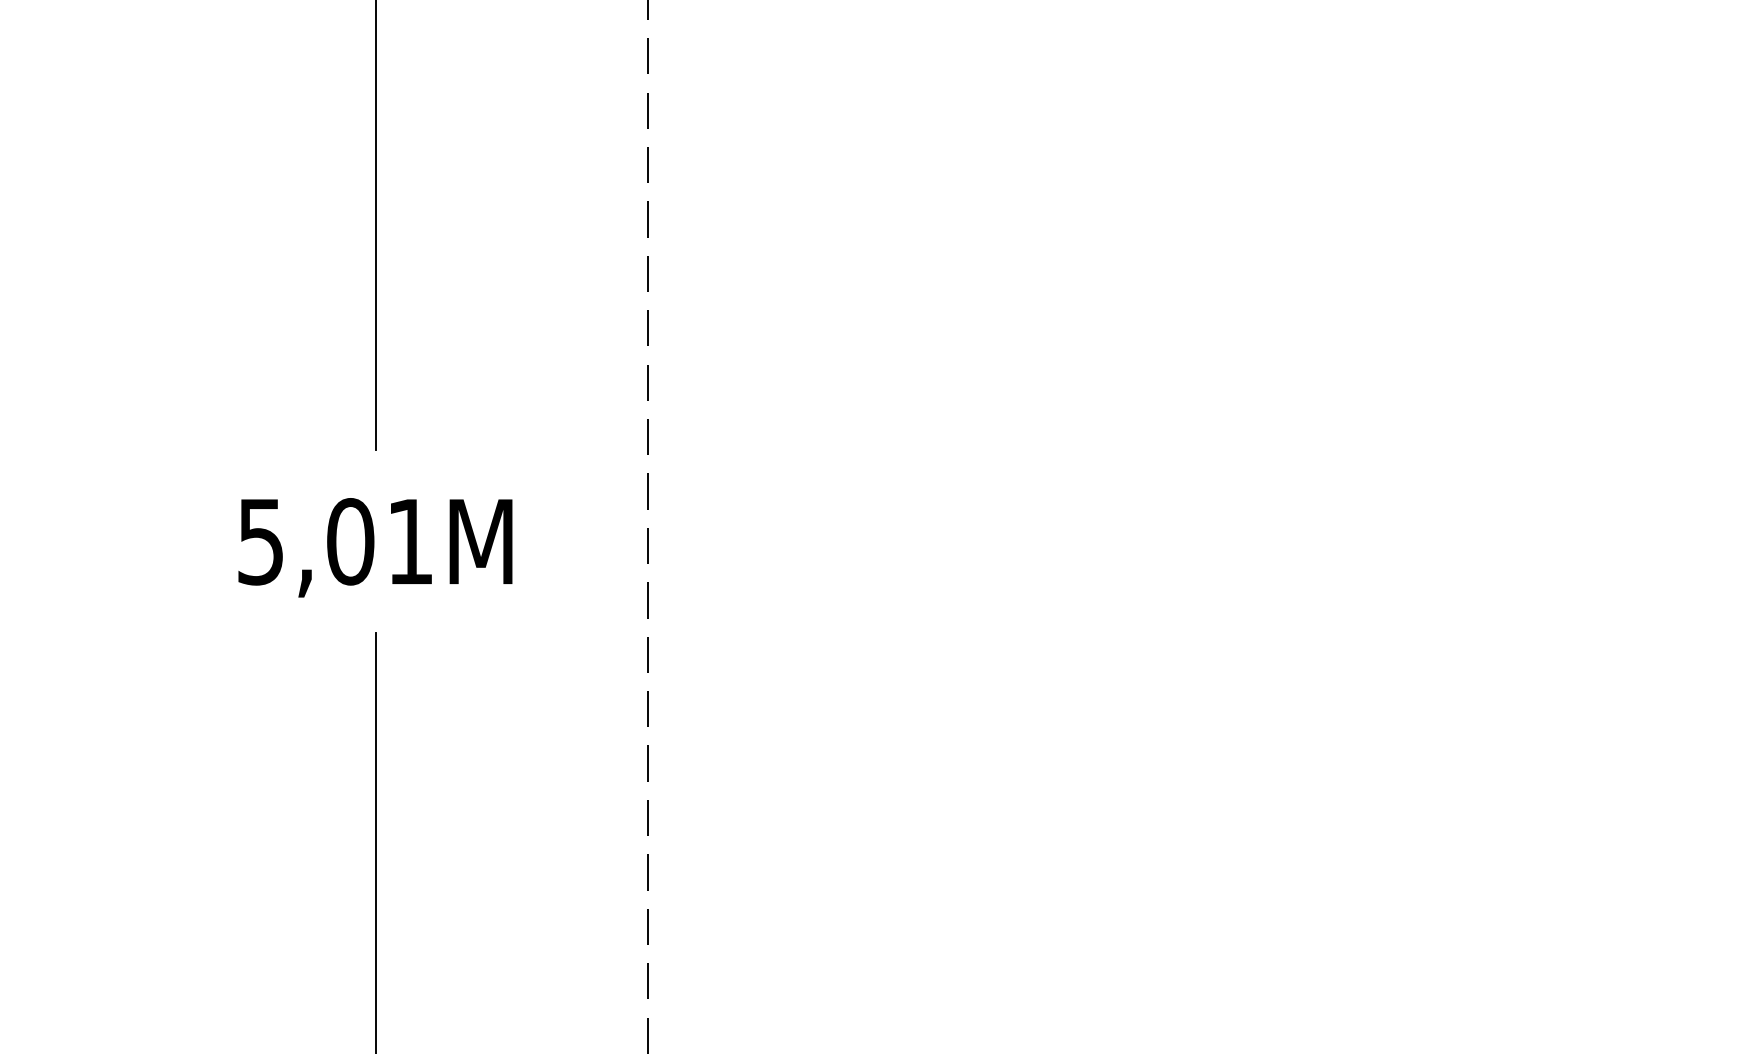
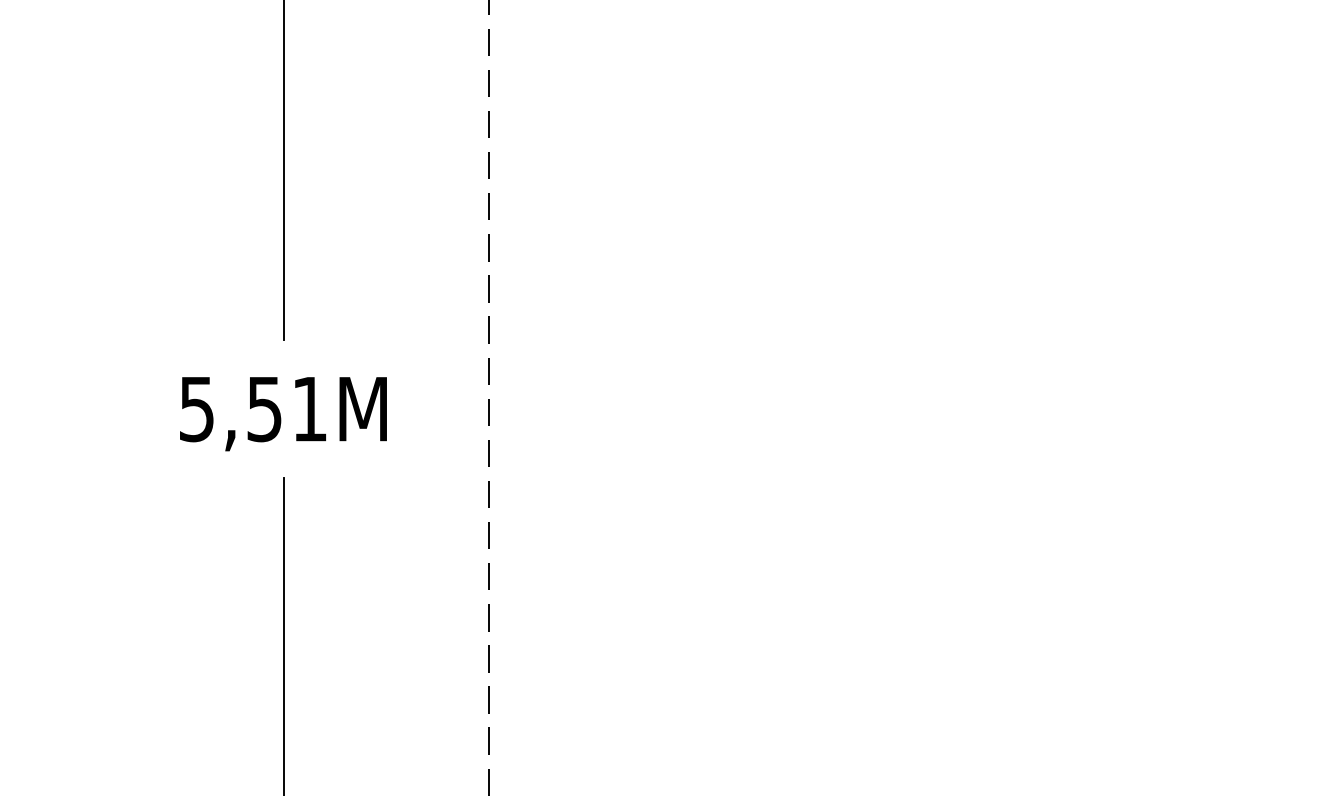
text: (350, 541) -> (264, 408), 5,01M -> 5,51M

